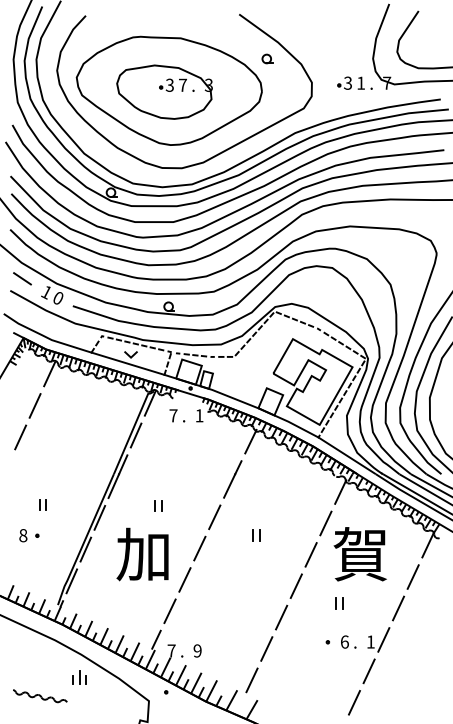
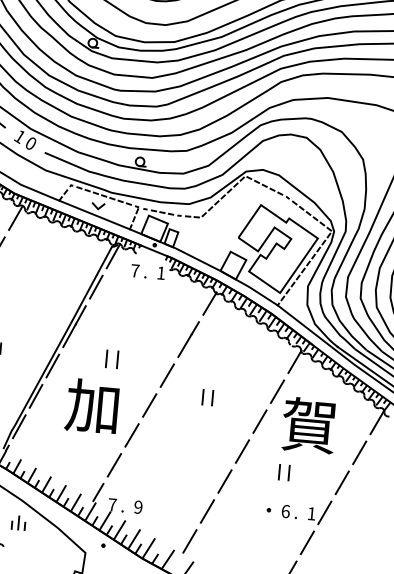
part: (158, 505) -> (112, 358), size x1.6
part: (256, 535) -> (207, 397), size x1.4
part: (339, 603) -> (283, 472), size x1.4

